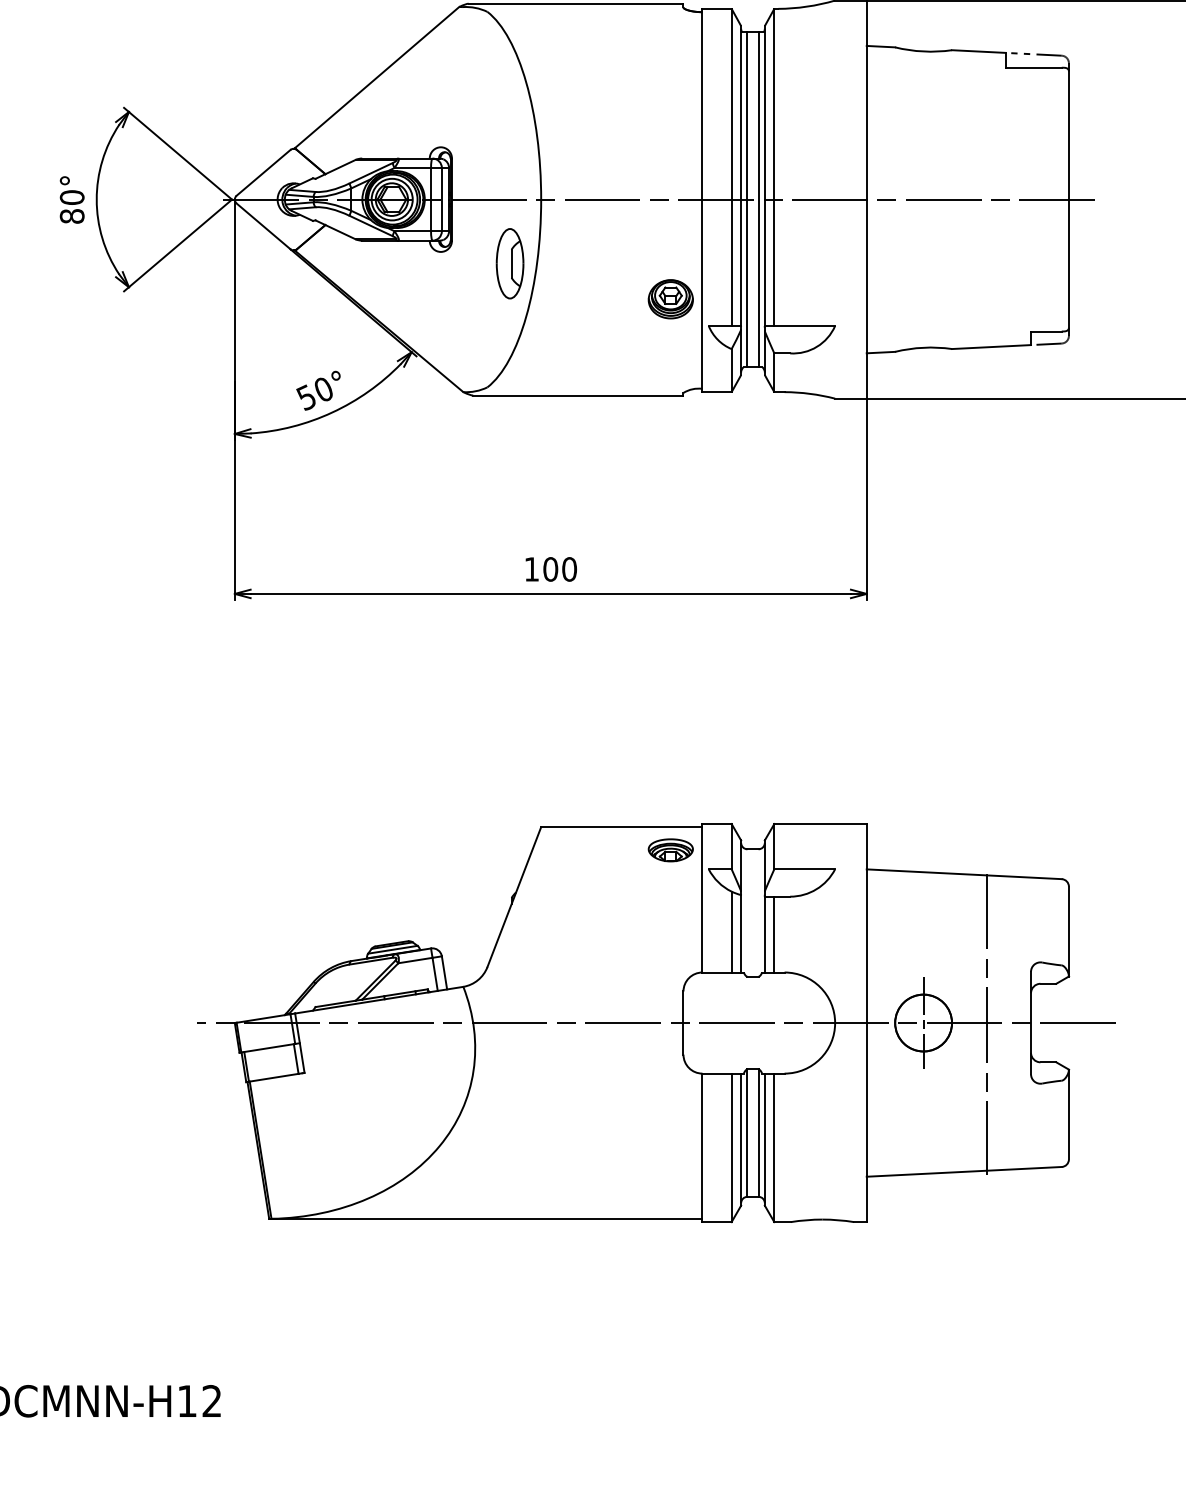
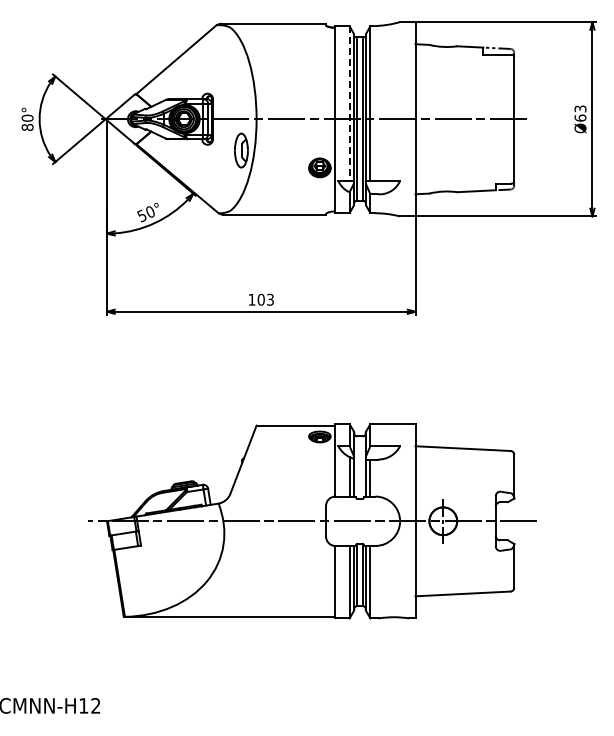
line: (731, 169) -> (349, 104), solid -> dashed
text: (569, 568) -> (270, 299), 100 -> 103
line: (987, 1023) -> (474, 521), removed

